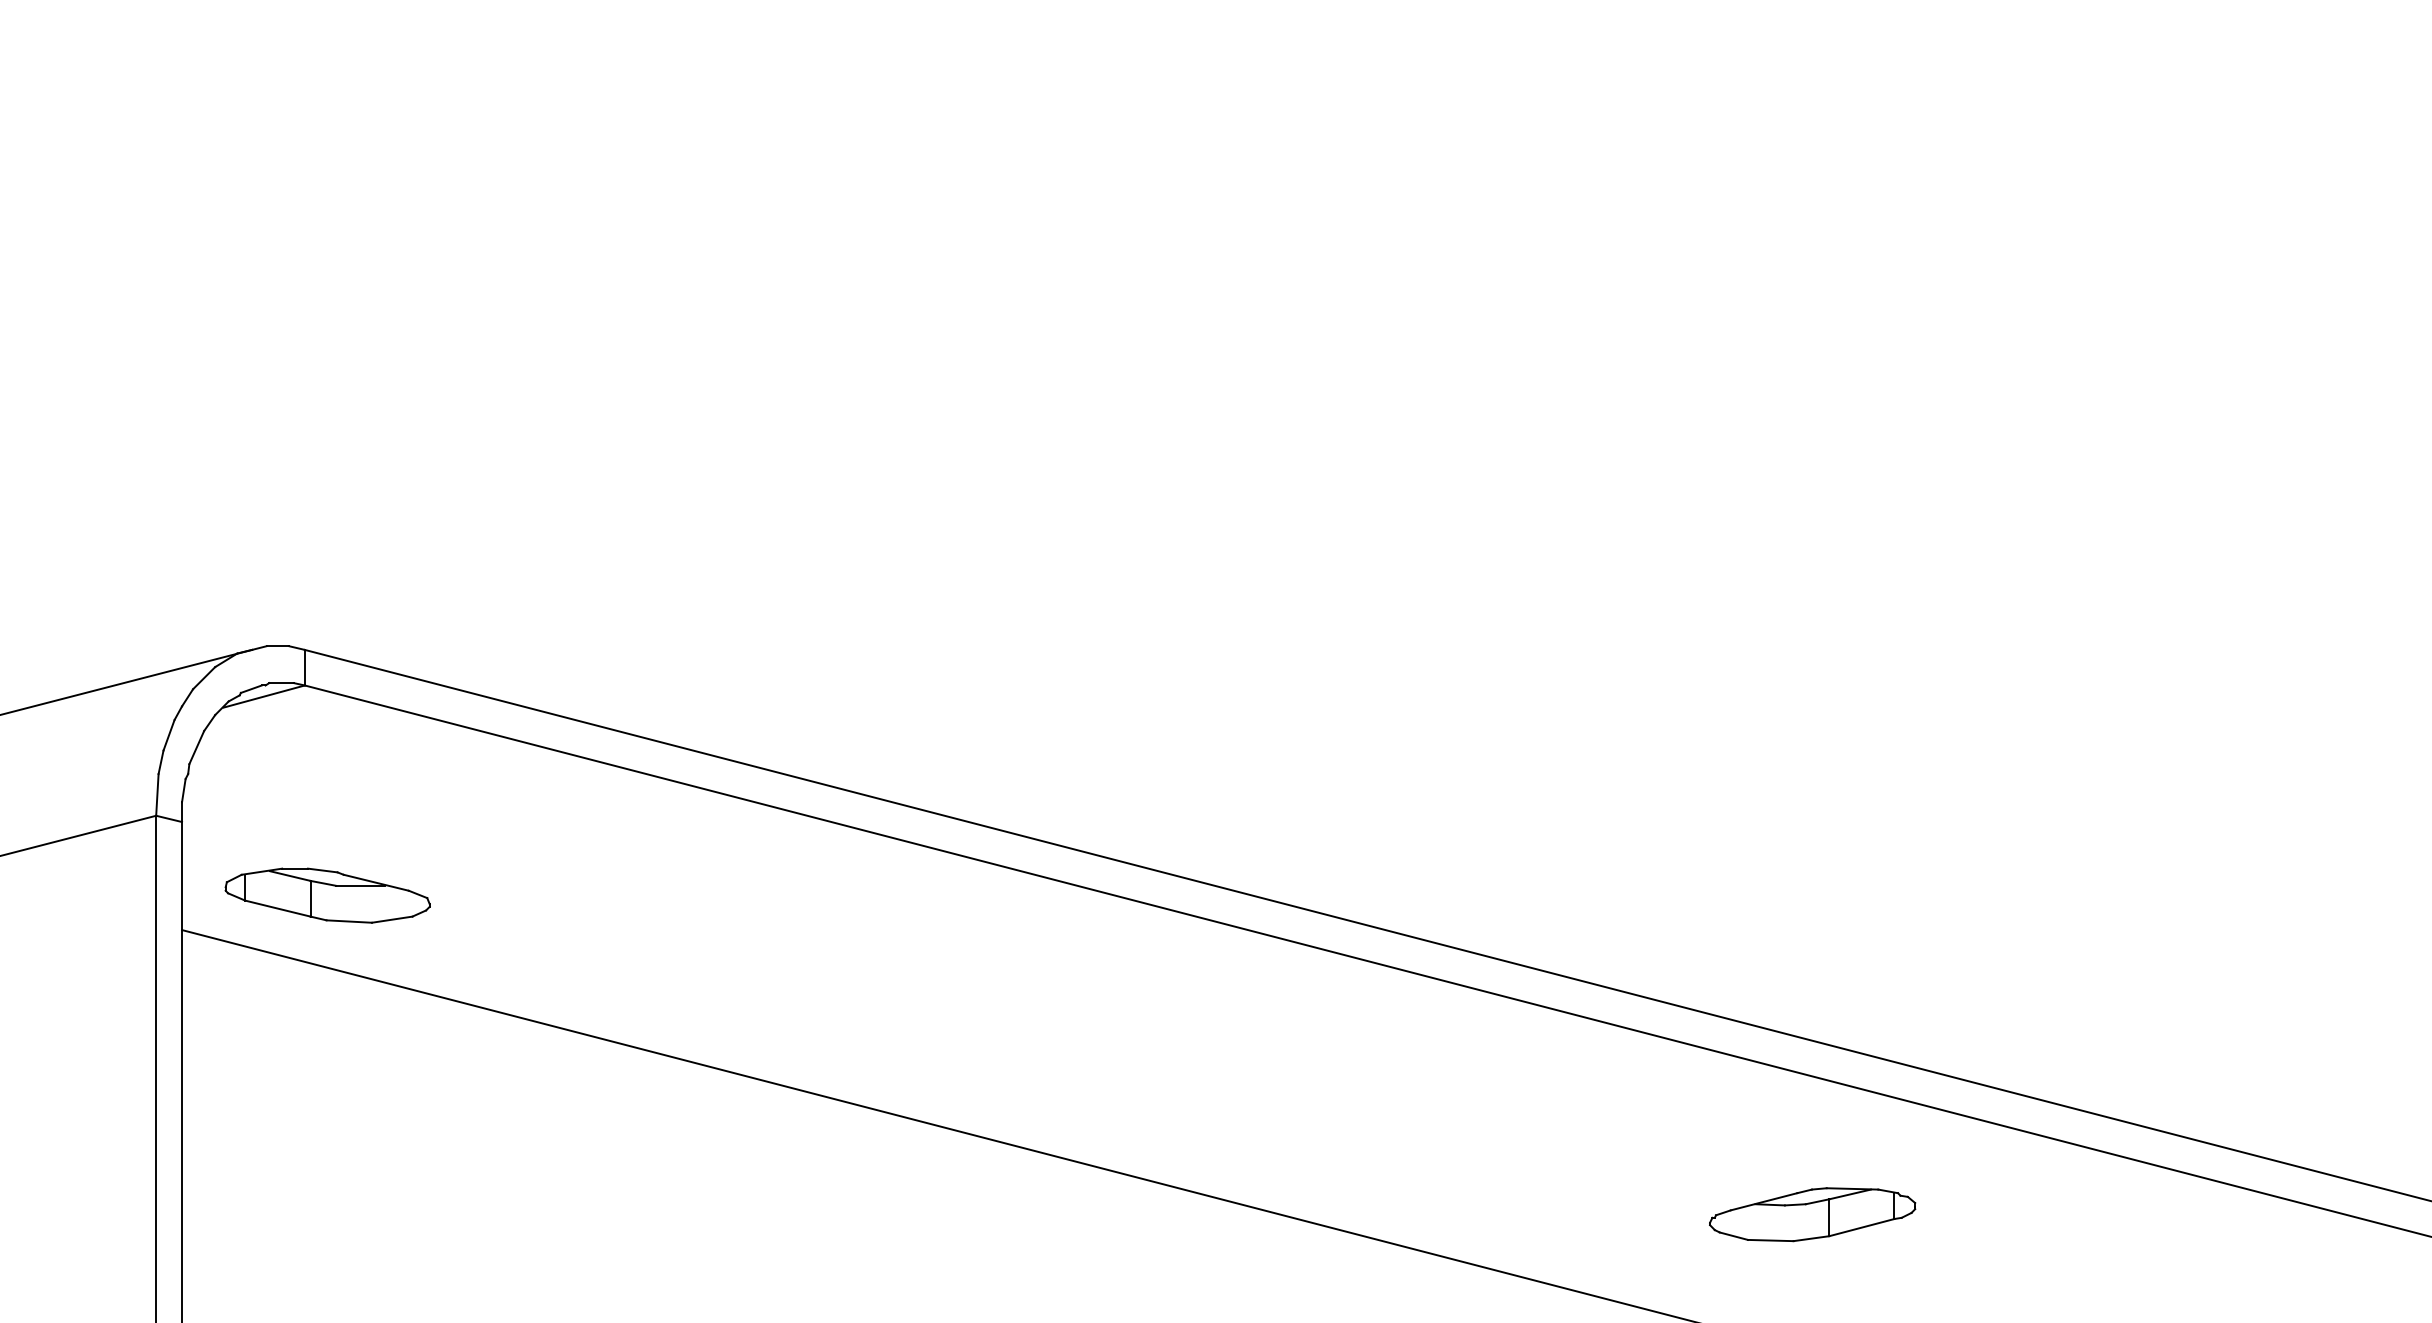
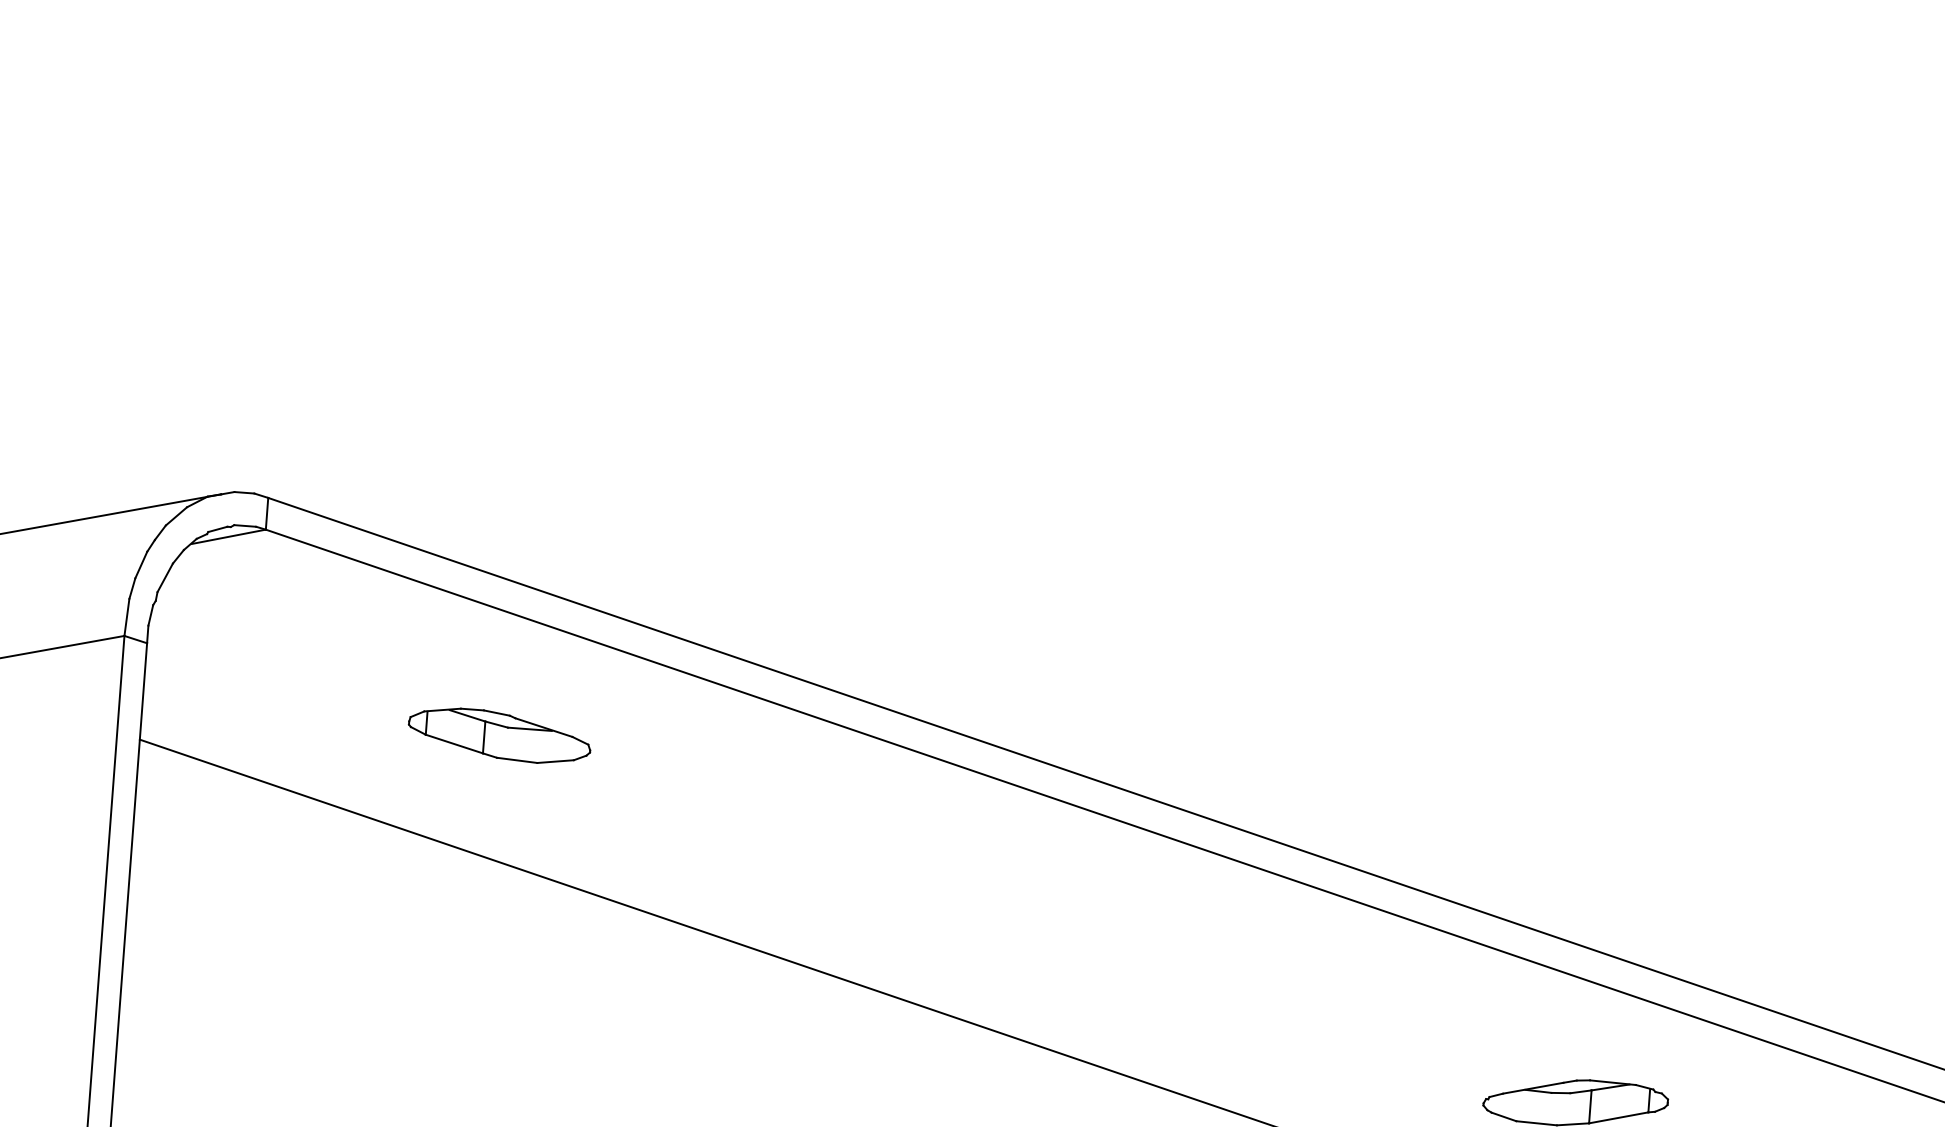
part: (327, 895) -> (499, 735), moved

